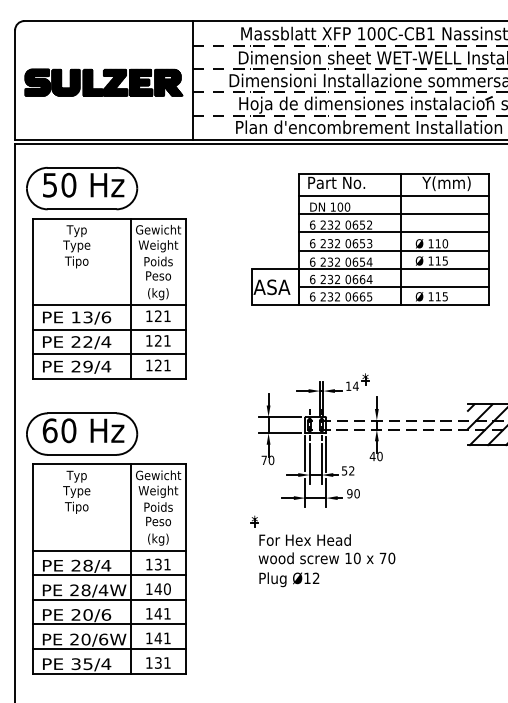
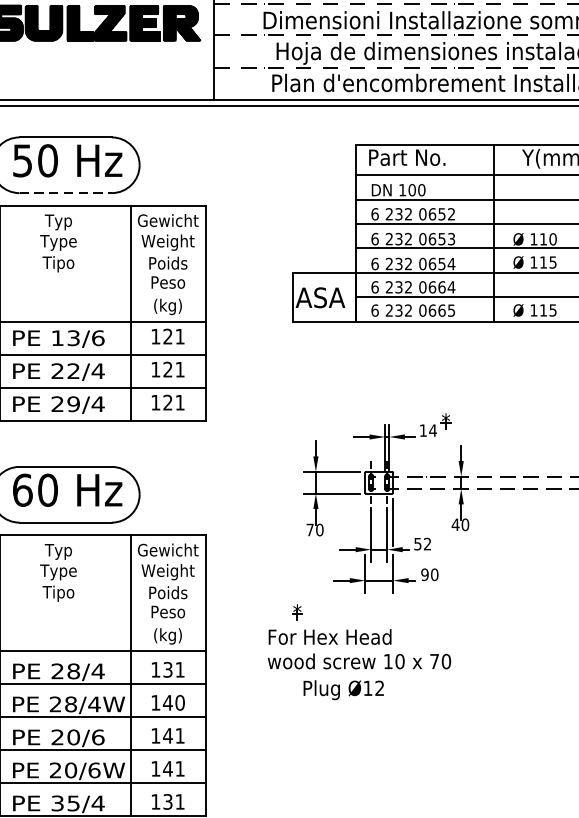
line: (82, 209) -> (66, 193), solid -> dashed
line: (305, 453) -> (365, 520), removed
text: (326, 549) -> (358, 649), moved

